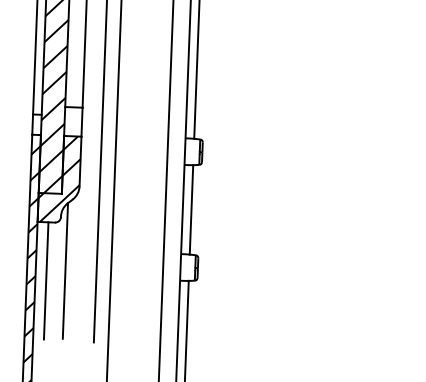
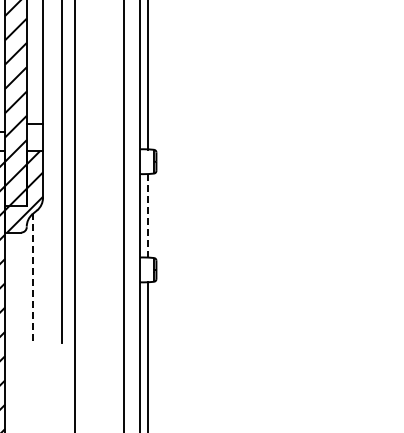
line: (191, 209) -> (148, 215), solid -> dashed
line: (65, 270) -> (32, 276), solid -> dashed
line: (46, 281) -> (15, 287), removed

